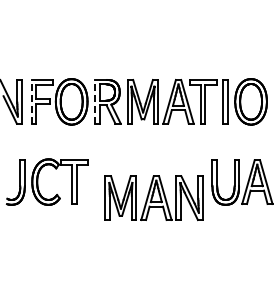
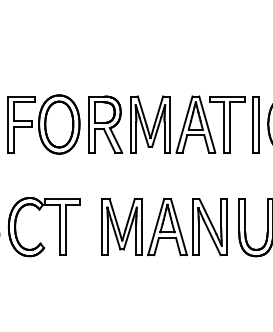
line: (31, 101) -> (7, 124), dashed -> solid
line: (95, 101) -> (89, 124), dashed -> solid
part: (153, 198) -> (163, 227), moved

